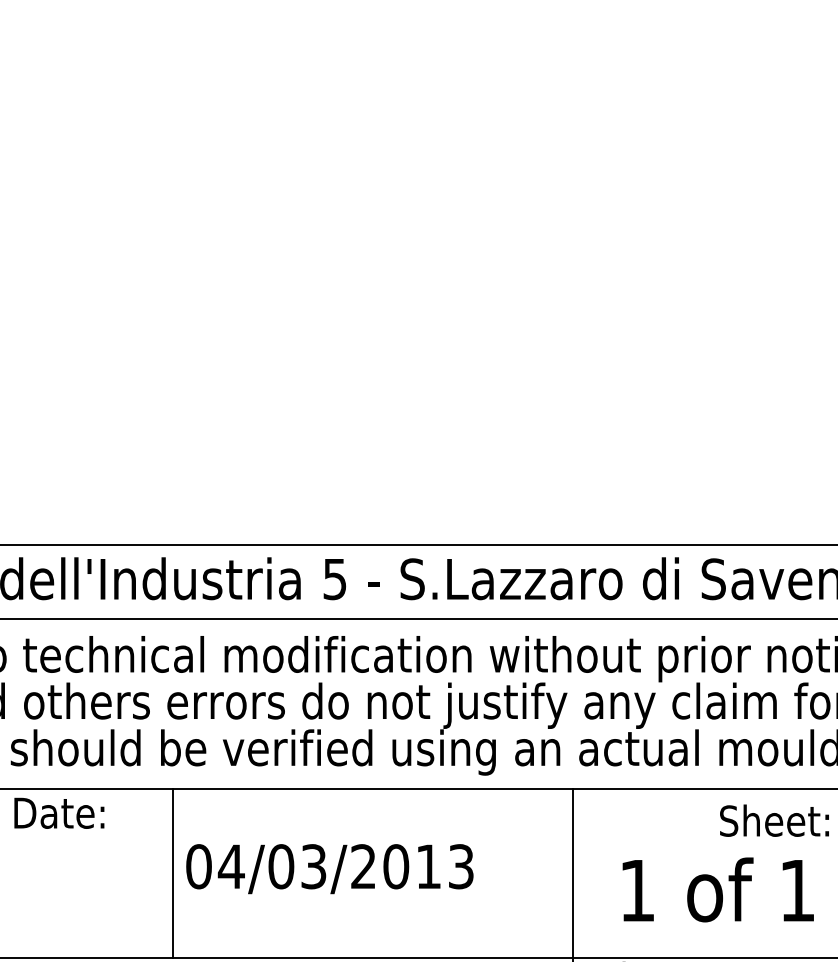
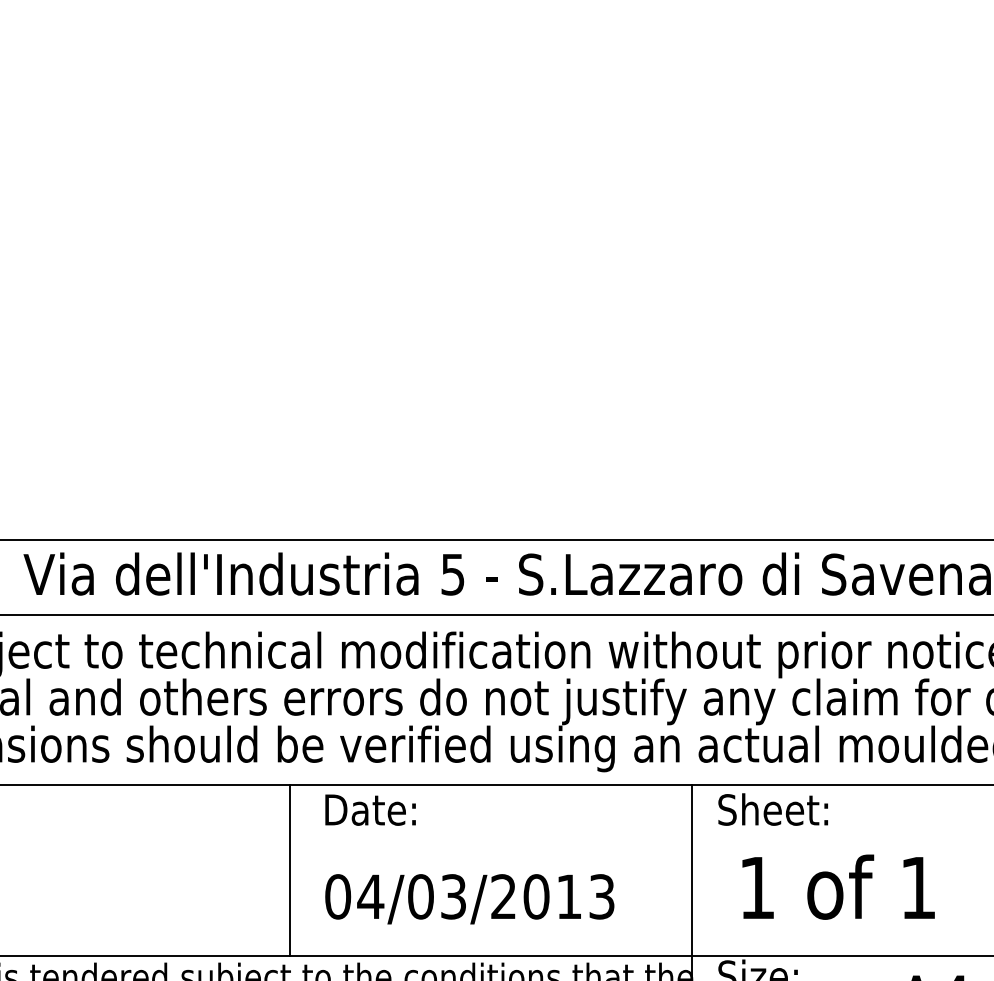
text: (59, 812) -> (370, 809), moved
text: (773, 820) -> (772, 809), moved
text: (329, 869) -> (469, 899), moved

